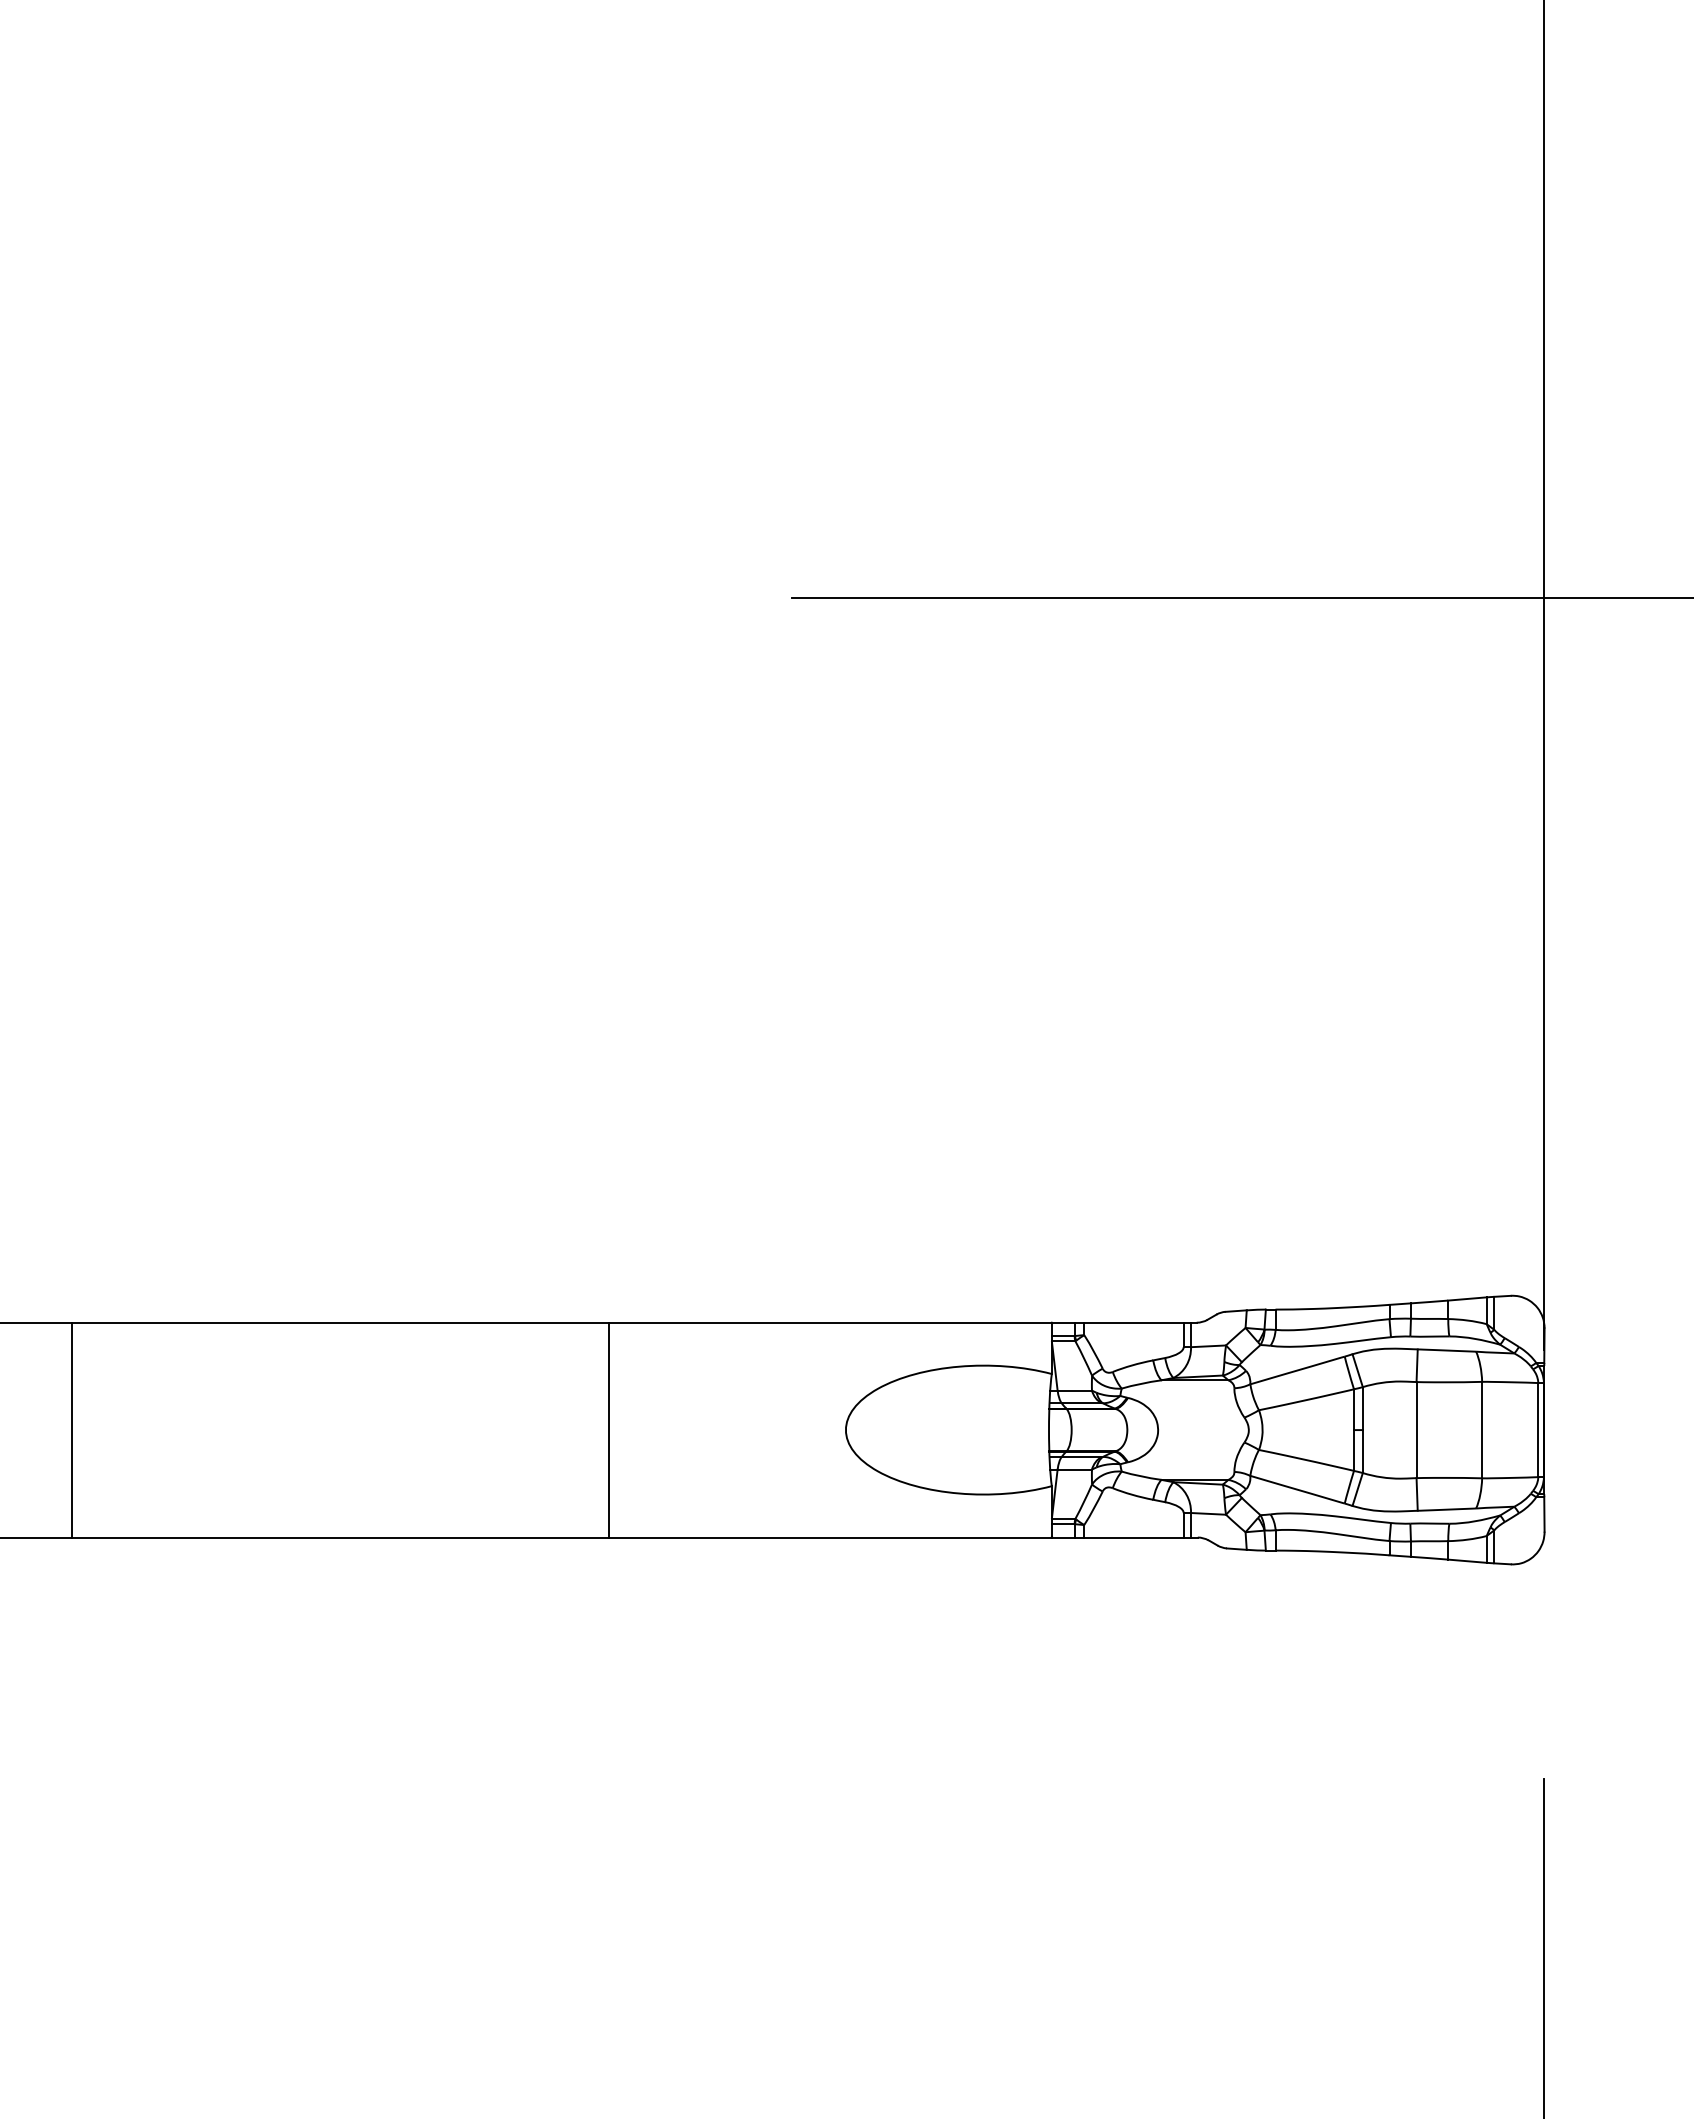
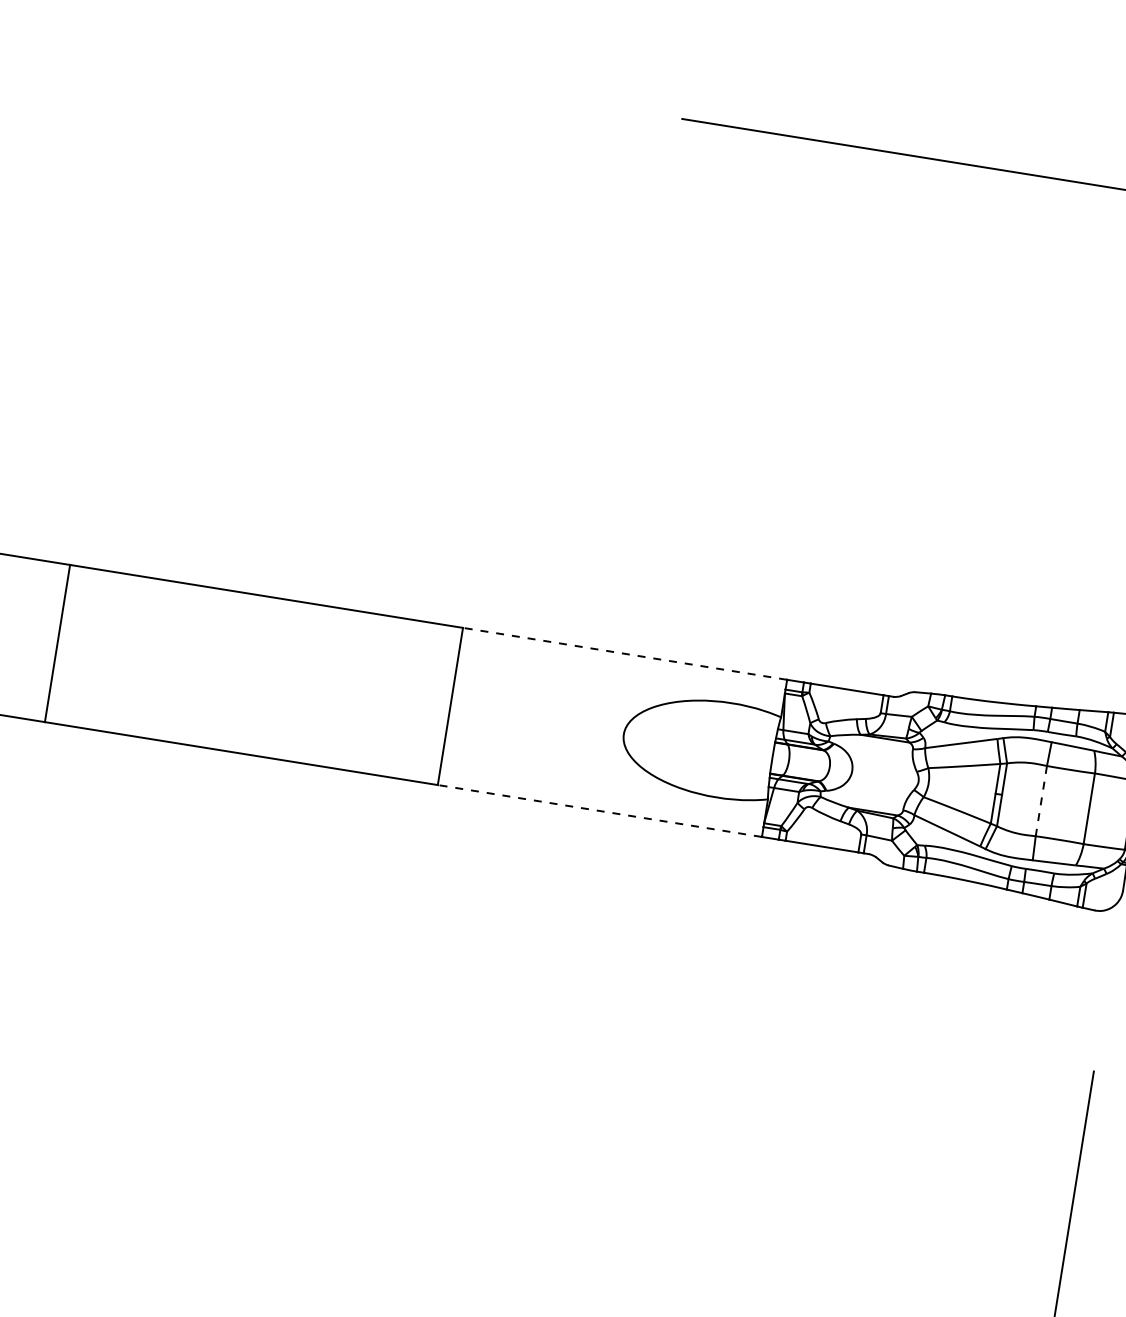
line: (829, 1322) -> (624, 653), solid -> dashed
line: (1416, 1430) -> (1041, 801), solid -> dashed
line: (829, 1537) -> (599, 810), solid -> dashed

